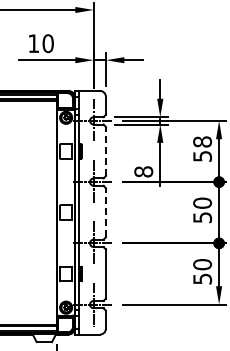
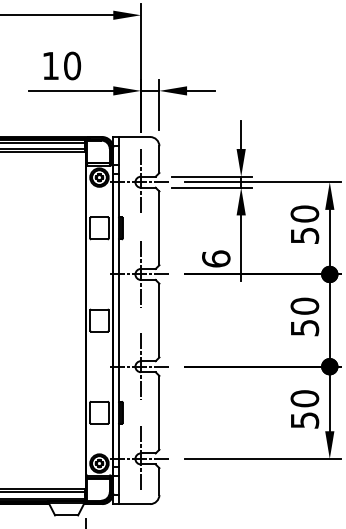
text: (202, 141) -> (304, 213), 58 -> 50
line: (105, 151) -> (158, 228), dashed -> solid
text: (143, 171) -> (215, 258), 8 -> 6
line: (105, 212) -> (158, 320), dashed -> solid

